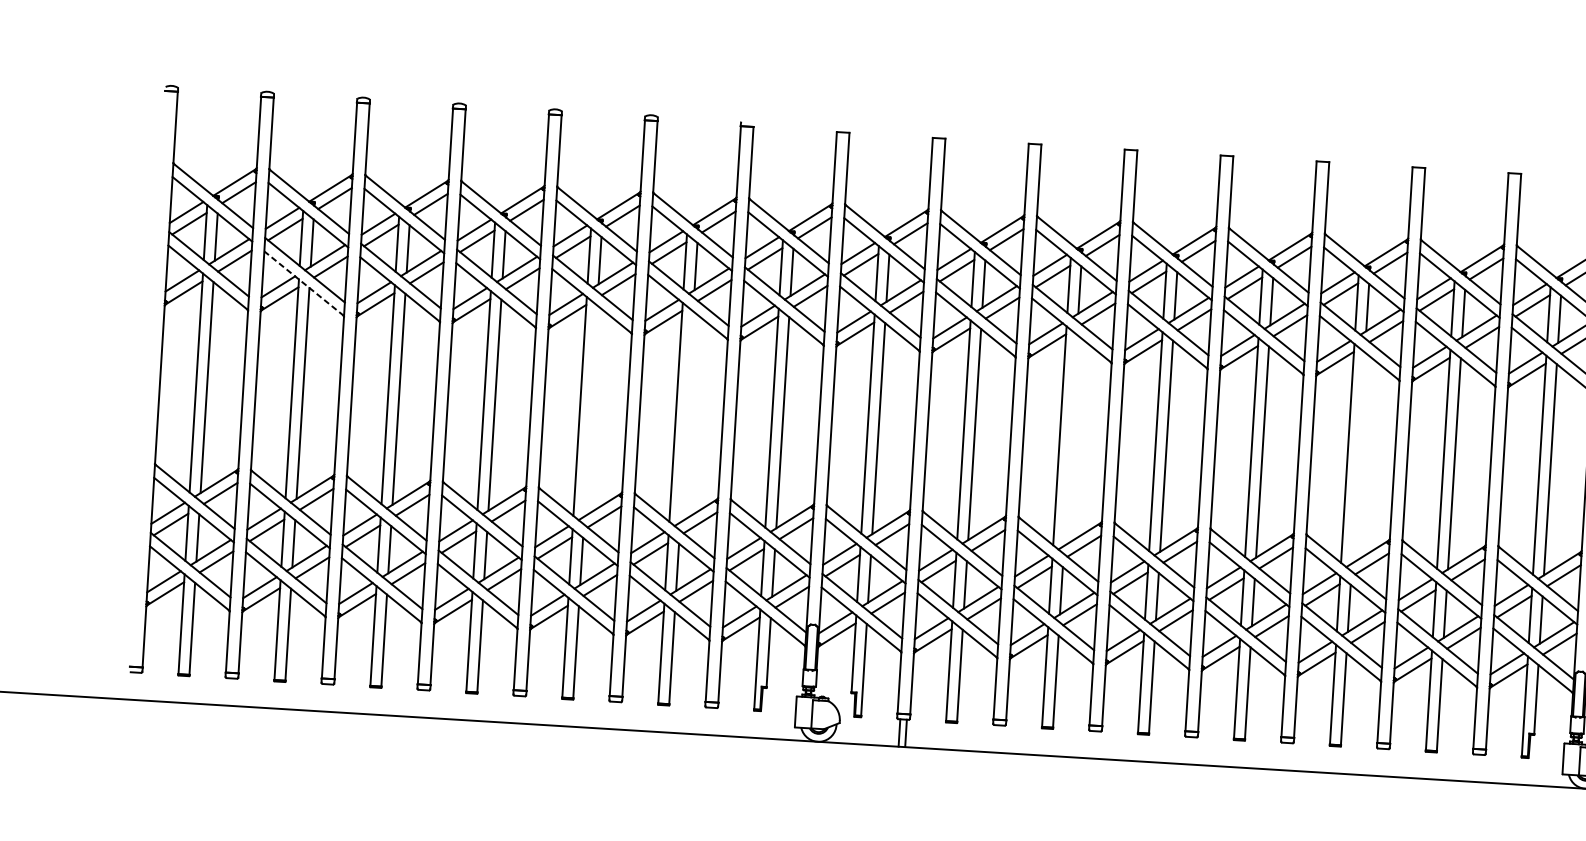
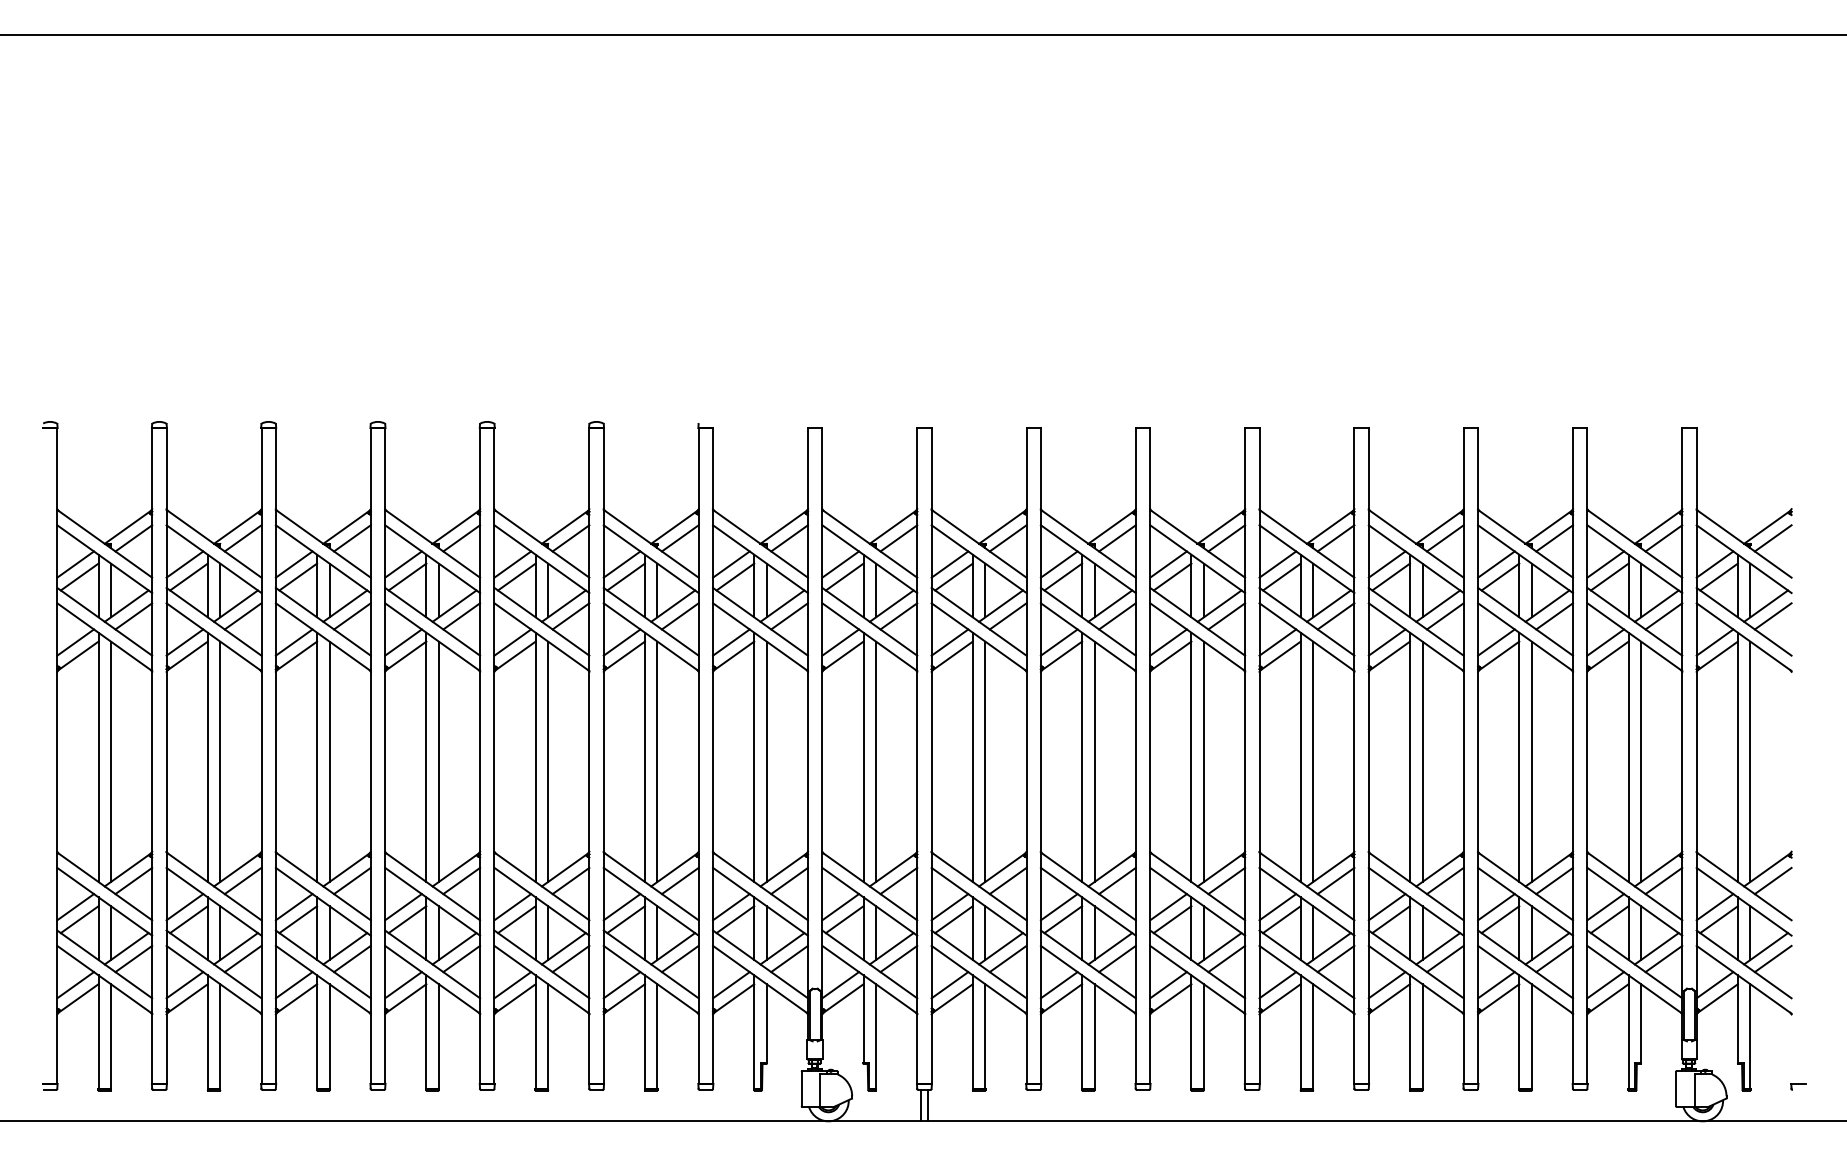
line: (303, 283) -> (213, 636), dashed -> solid
line: (591, 410) -> (548, 761), added
line: (686, 416) -> (657, 761), added
line: (1070, 440) -> (1094, 761), added
line: (1358, 457) -> (1422, 761), added

